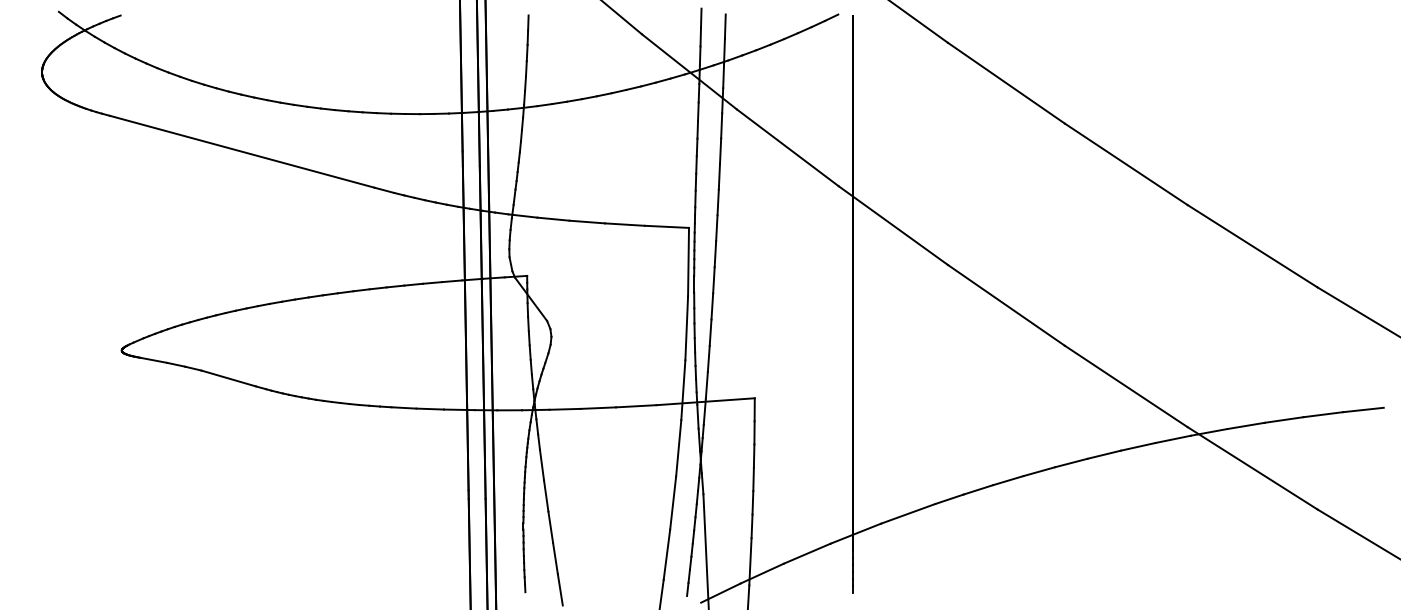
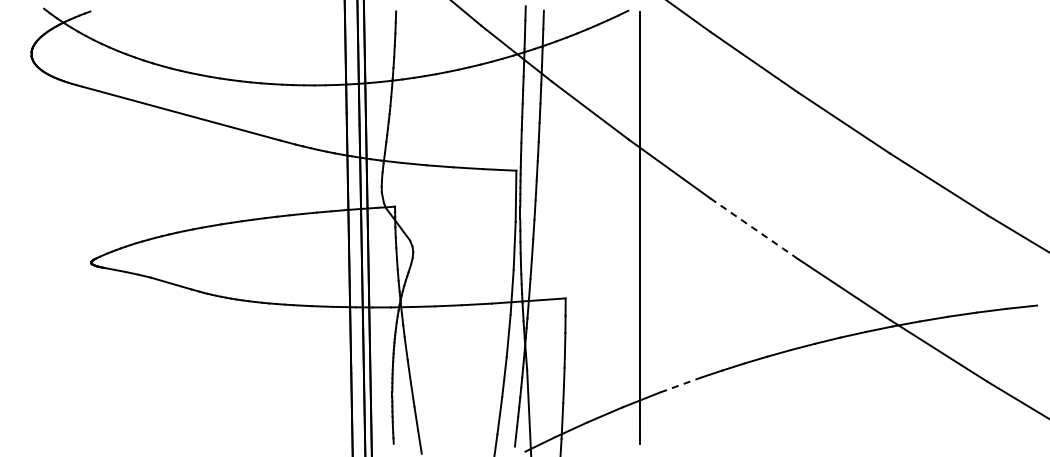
line: (1005, 305) -> (753, 228), solid -> dashed
line: (907, 514) -> (680, 385), solid -> dashed

